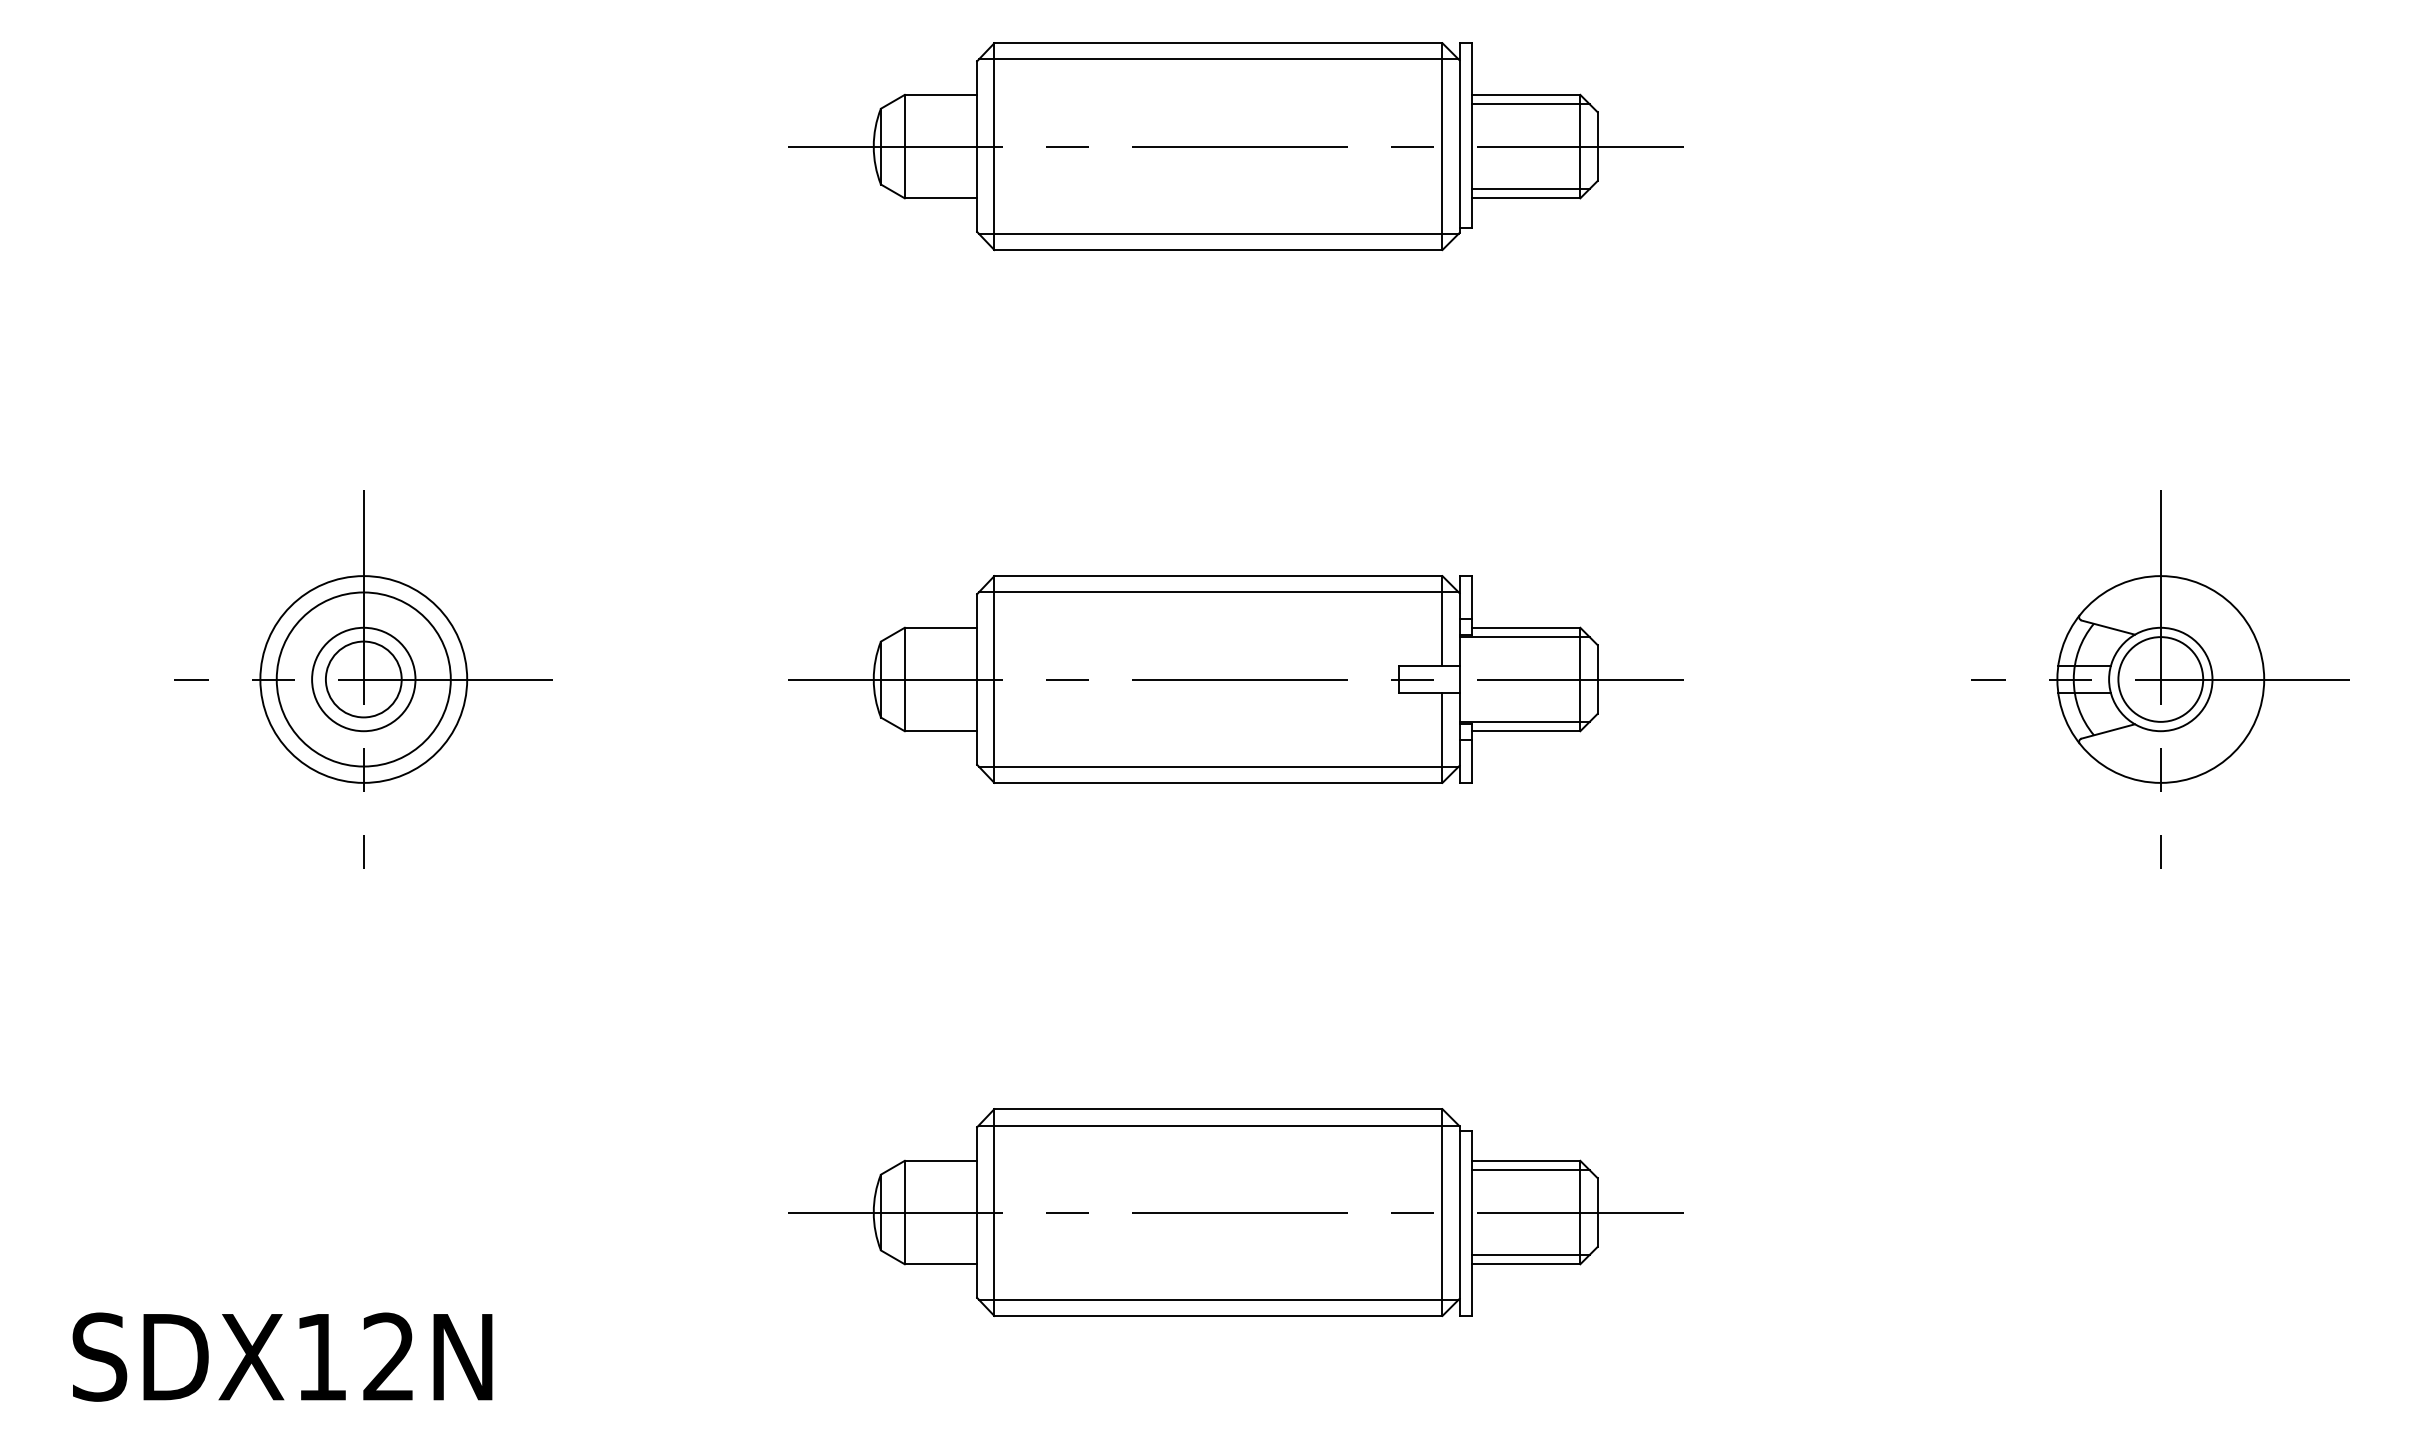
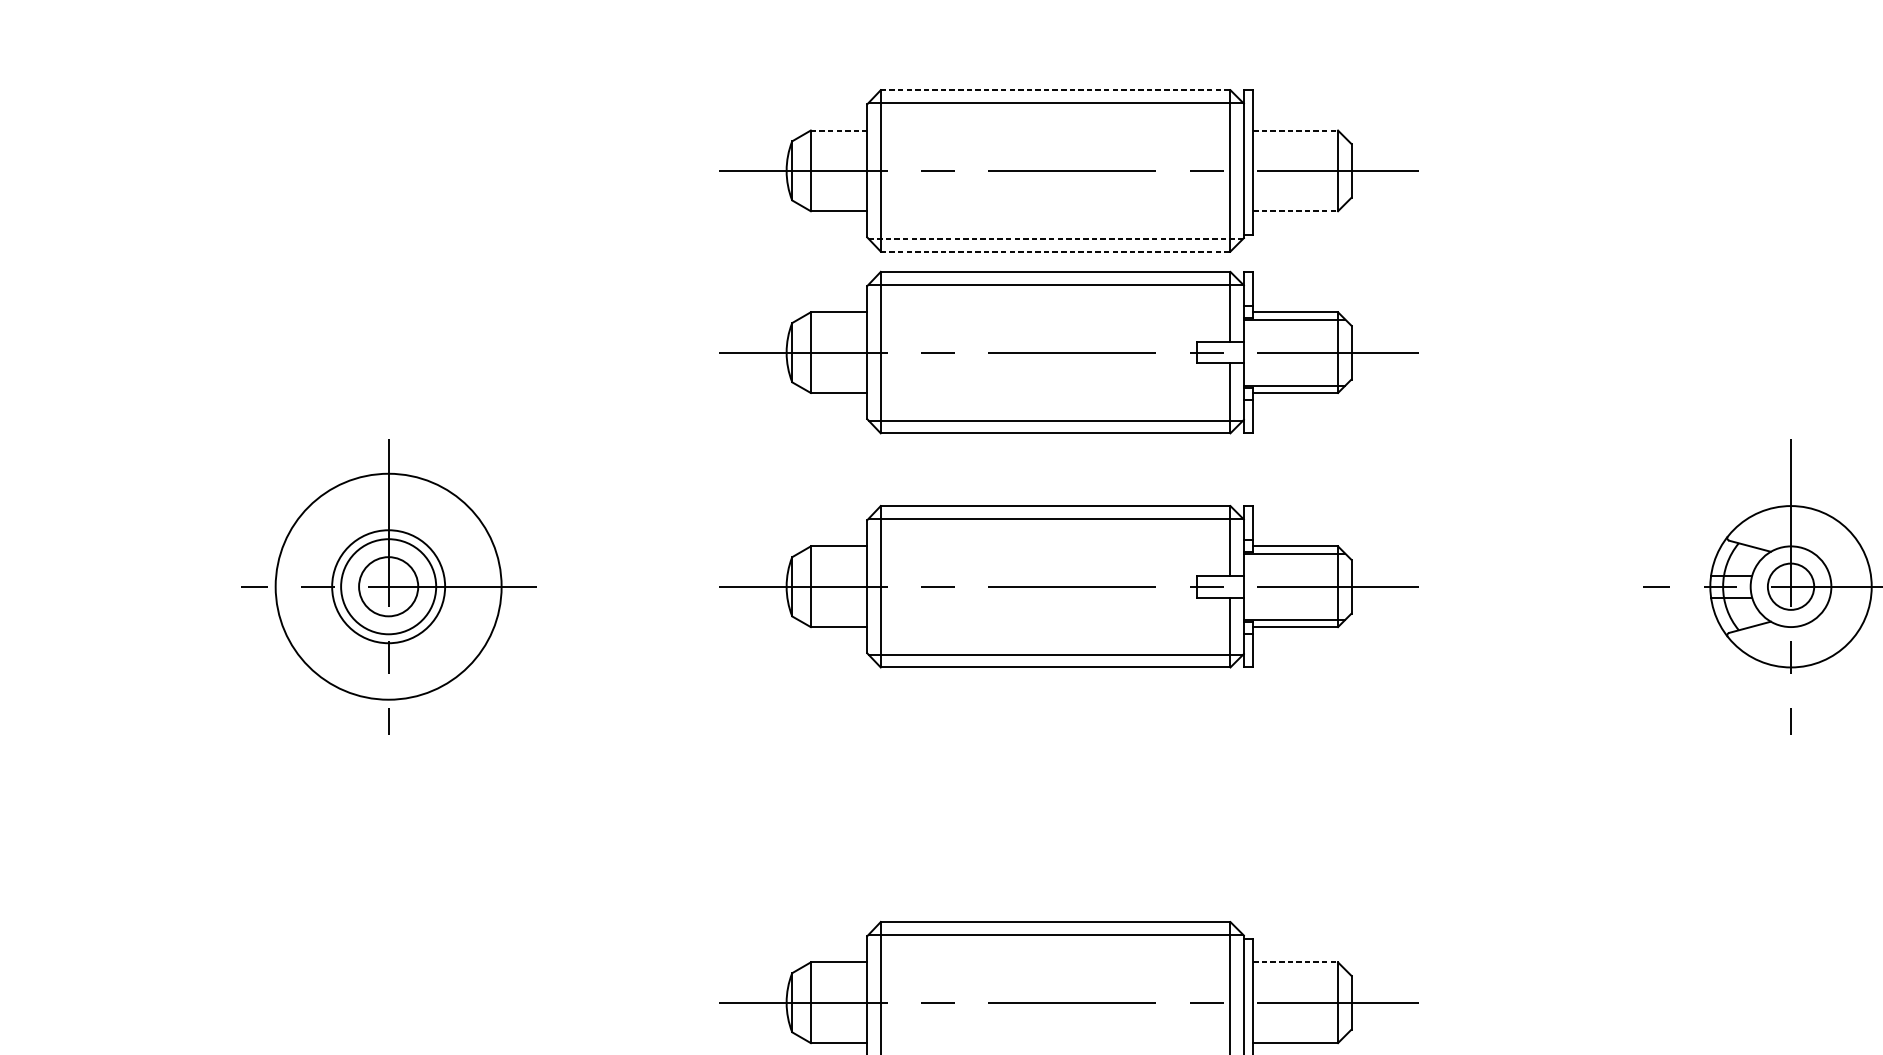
line: (1218, 43) -> (1055, 90), solid -> dashed
line: (941, 94) -> (839, 130), solid -> dashed
line: (1526, 94) -> (1296, 130), solid -> dashed
line: (1530, 104) -> (1299, 138), removed
line: (1530, 189) -> (1299, 204), removed
line: (1526, 198) -> (1296, 211), solid -> dashed
line: (1218, 233) -> (1055, 238), solid -> dashed
line: (1218, 250) -> (1055, 251), solid -> dashed
part: (1235, 379) -> (1068, 352), added
circle: (363, 679) -> (388, 586), size x0.7
circle: (363, 679) -> (388, 586), size x1.4
circle: (363, 679) -> (388, 586), size x1.4
circle: (2160, 679) -> (1790, 586), size x0.7
line: (1526, 1160) -> (1296, 962), solid -> dashed
line: (1530, 1170) -> (1299, 969), removed
line: (1530, 1254) -> (1299, 1035), removed

